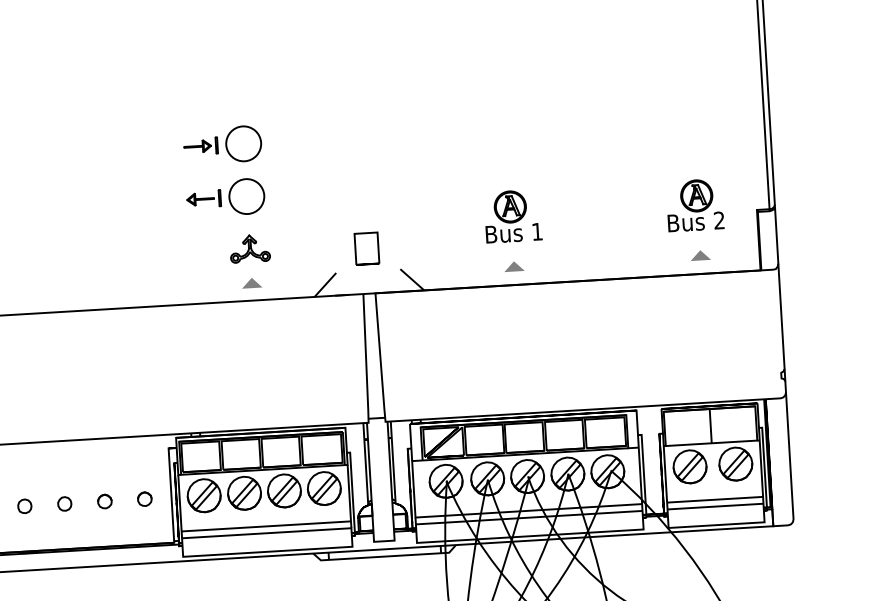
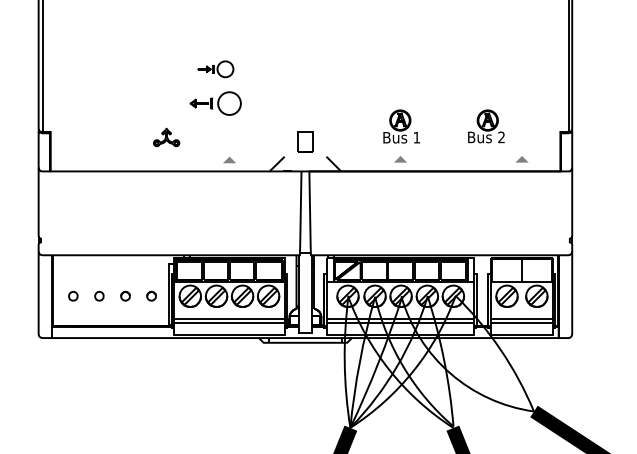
part: (222, 145) -> (215, 69), size x0.7
part: (695, 205) -> (486, 126), moved
part: (249, 248) -> (166, 137), moved

